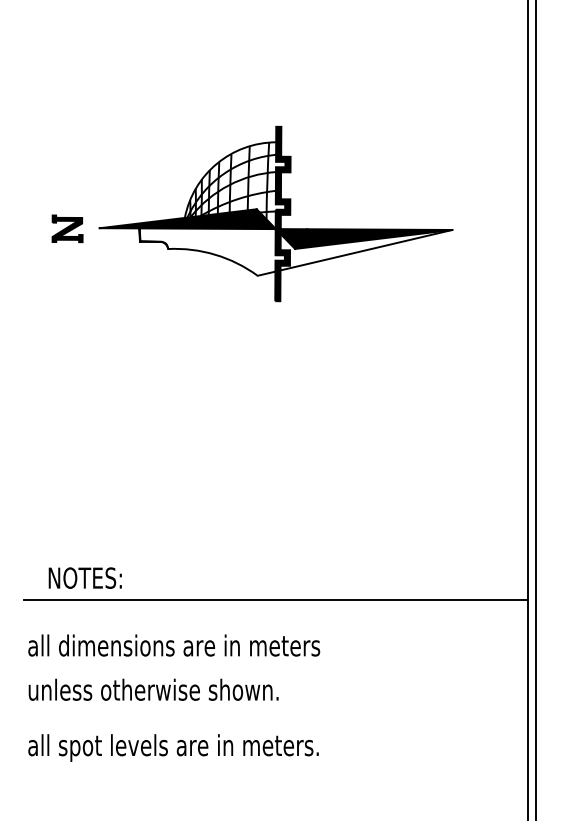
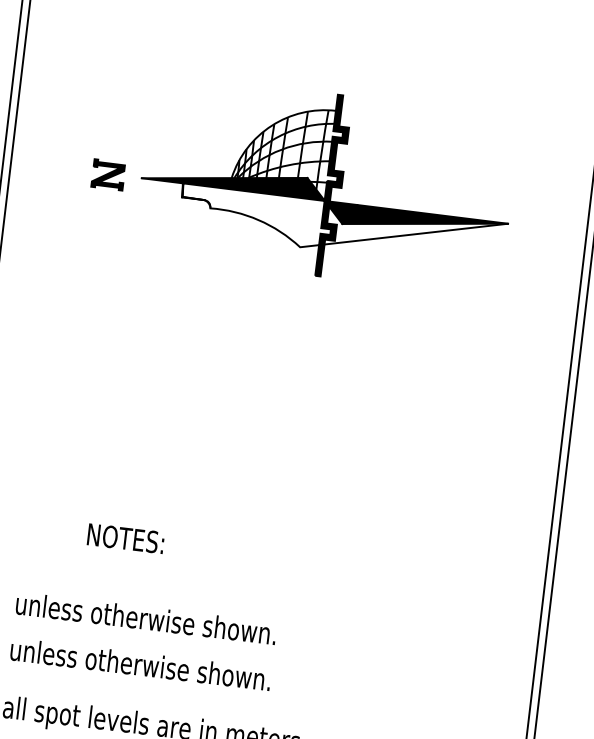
text: (84, 577) -> (125, 537), moved
line: (275, 600) -> (278, 586), removed
text: (174, 645) -> (167, 621), all dimensions are in meters -> unless otherwise shown.

